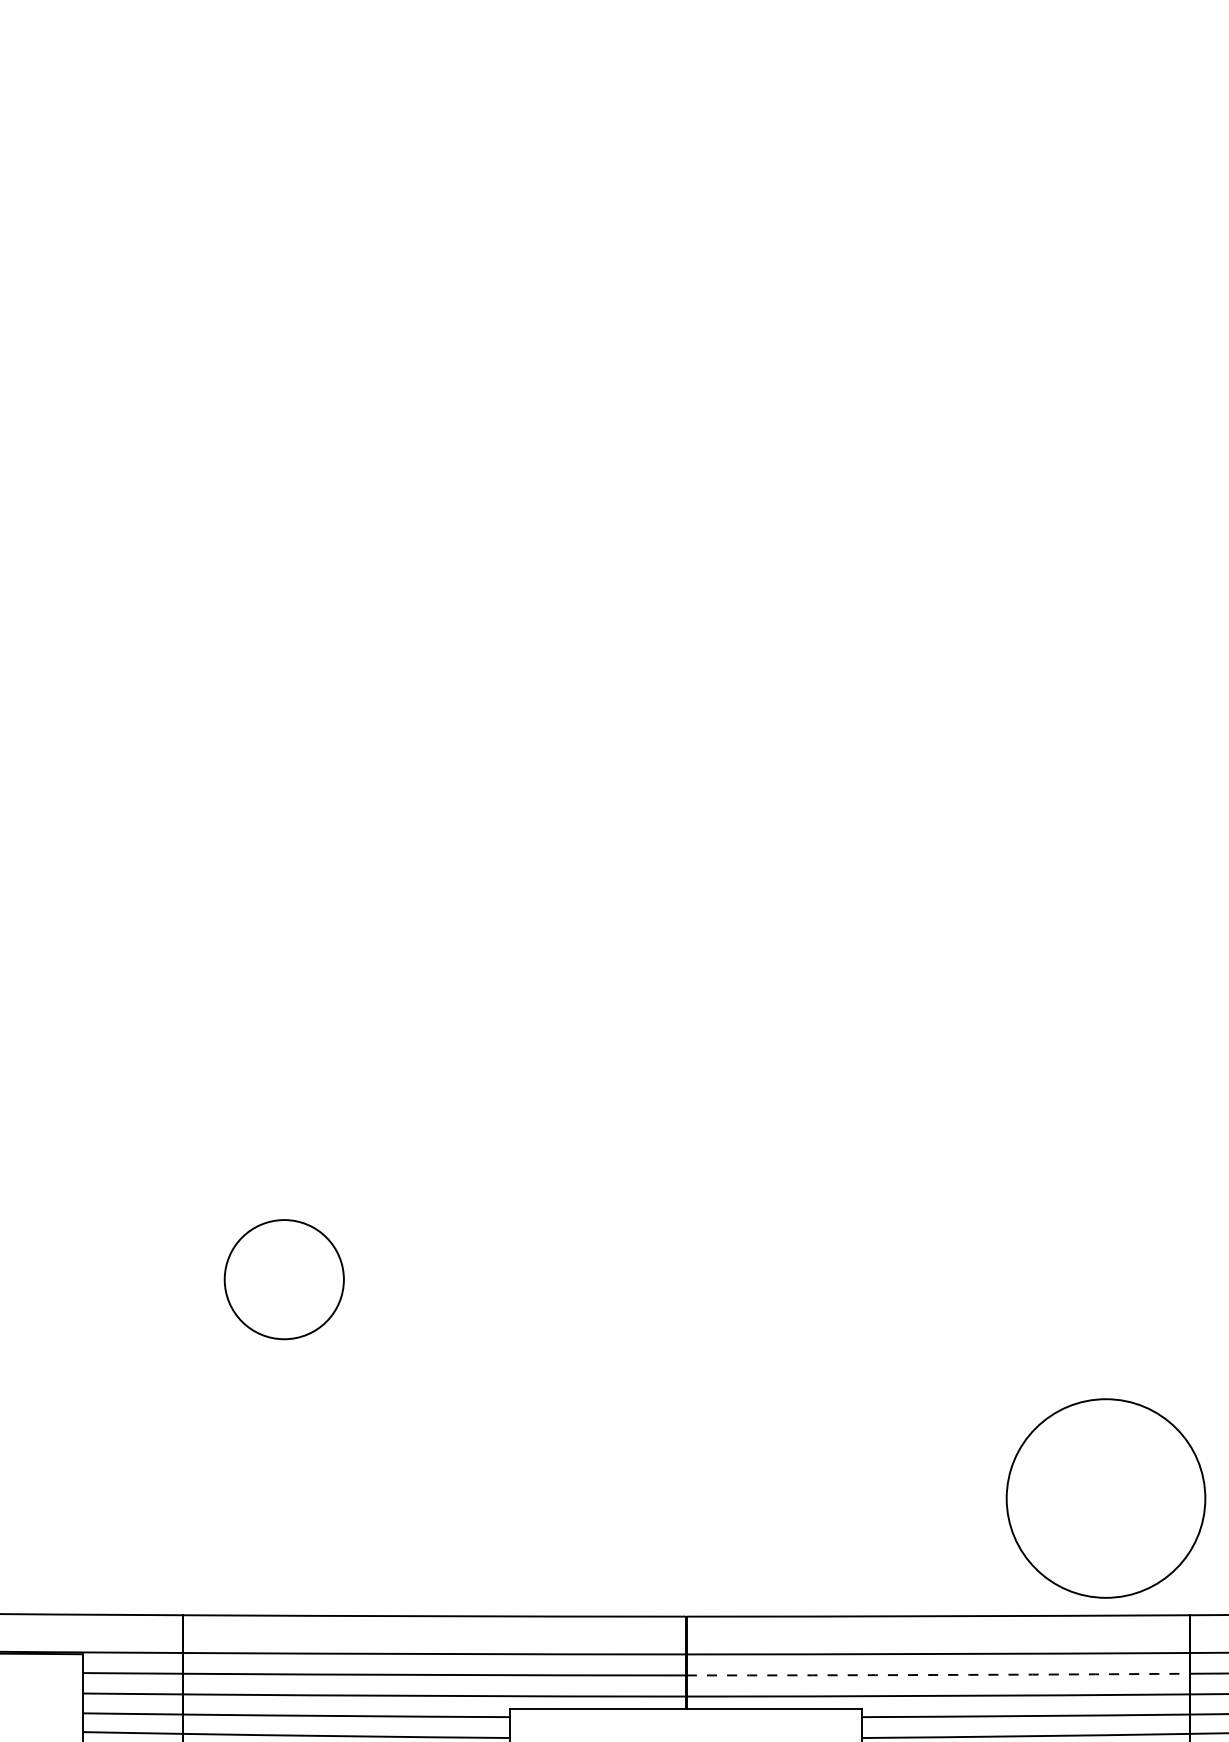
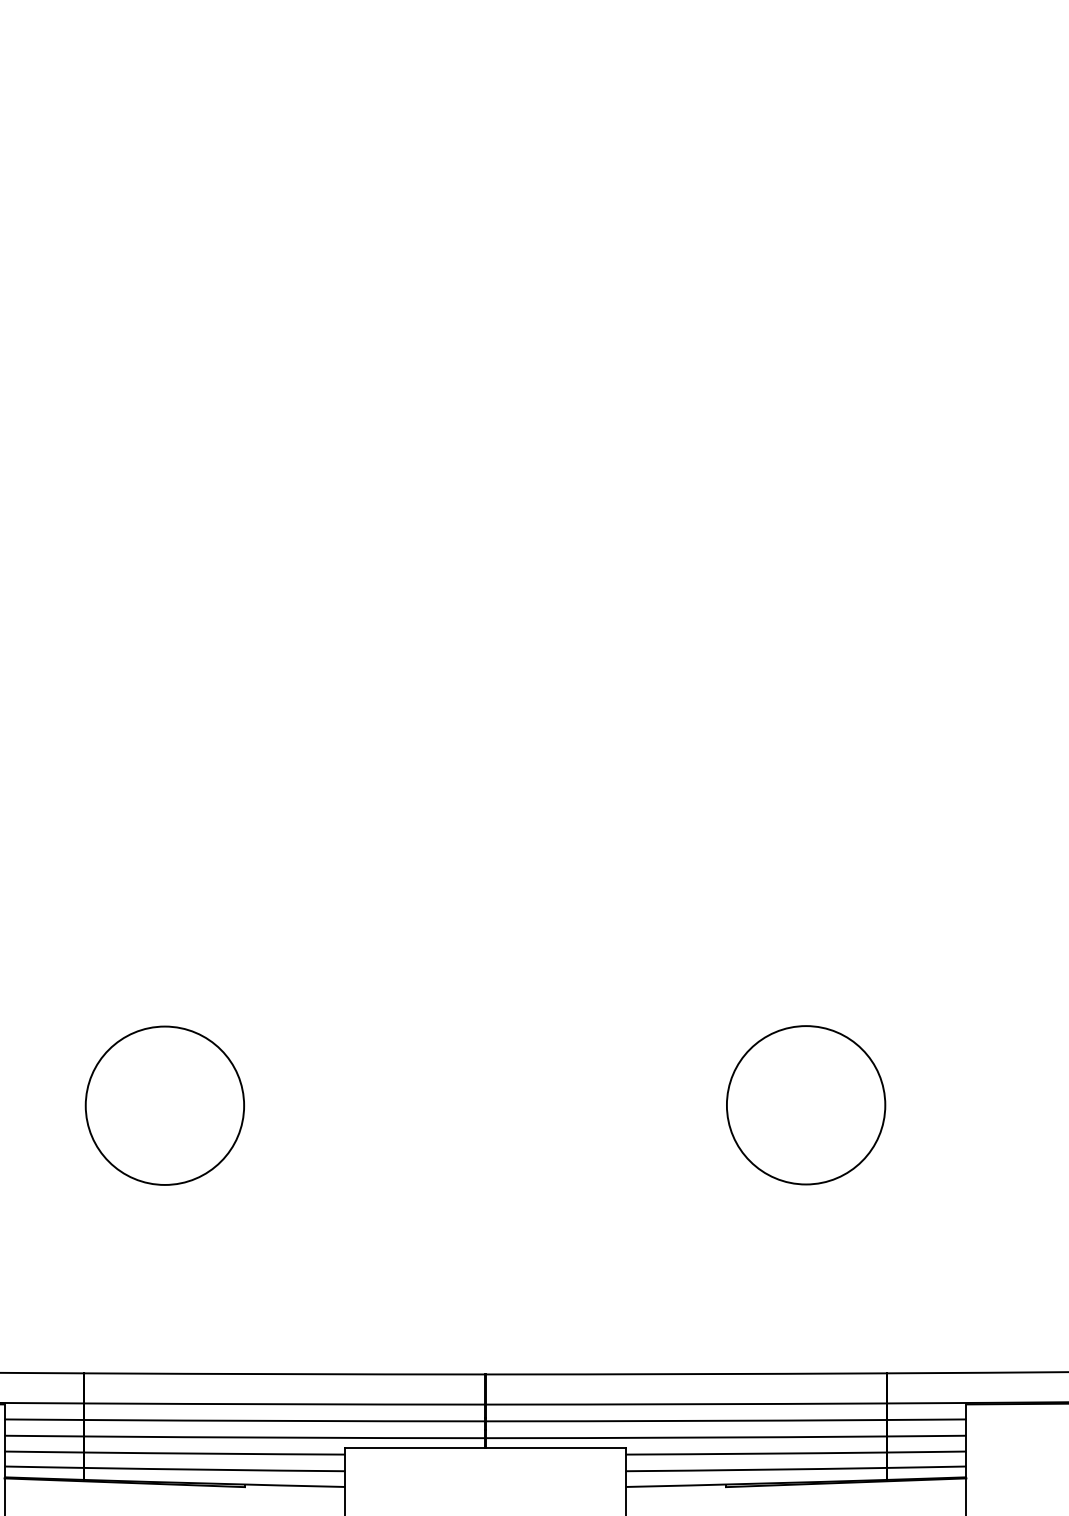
circle: (283, 1279) -> (164, 1105), size x1.67
circle: (1106, 1498) -> (806, 1105), moved
arc: (938, 1674) -> (686, 1420), dashed -> solid

